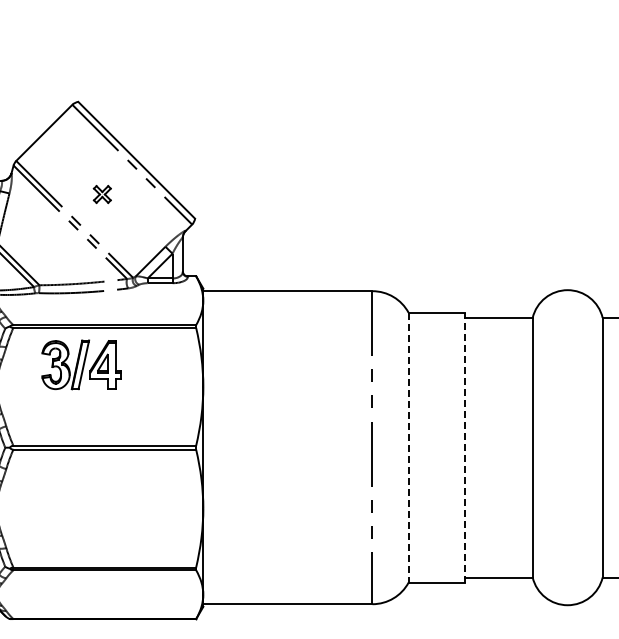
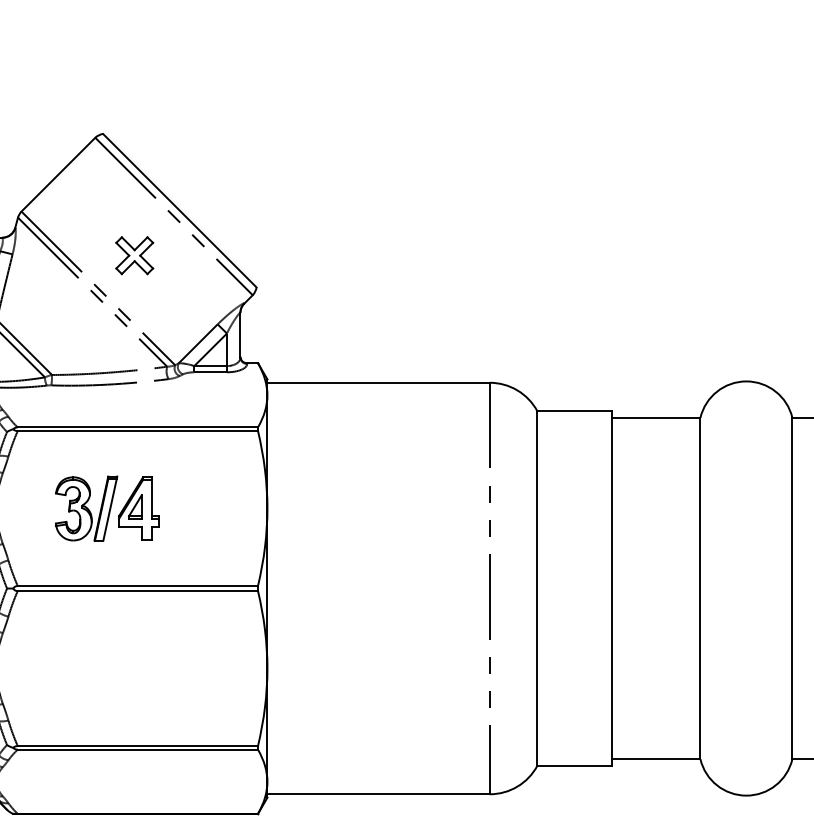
part: (102, 194) -> (134, 255), size x1.67
part: (81, 364) -> (107, 508), moved
line: (408, 447) -> (537, 588), dashed -> solid
line: (465, 447) -> (612, 588), dashed -> solid

